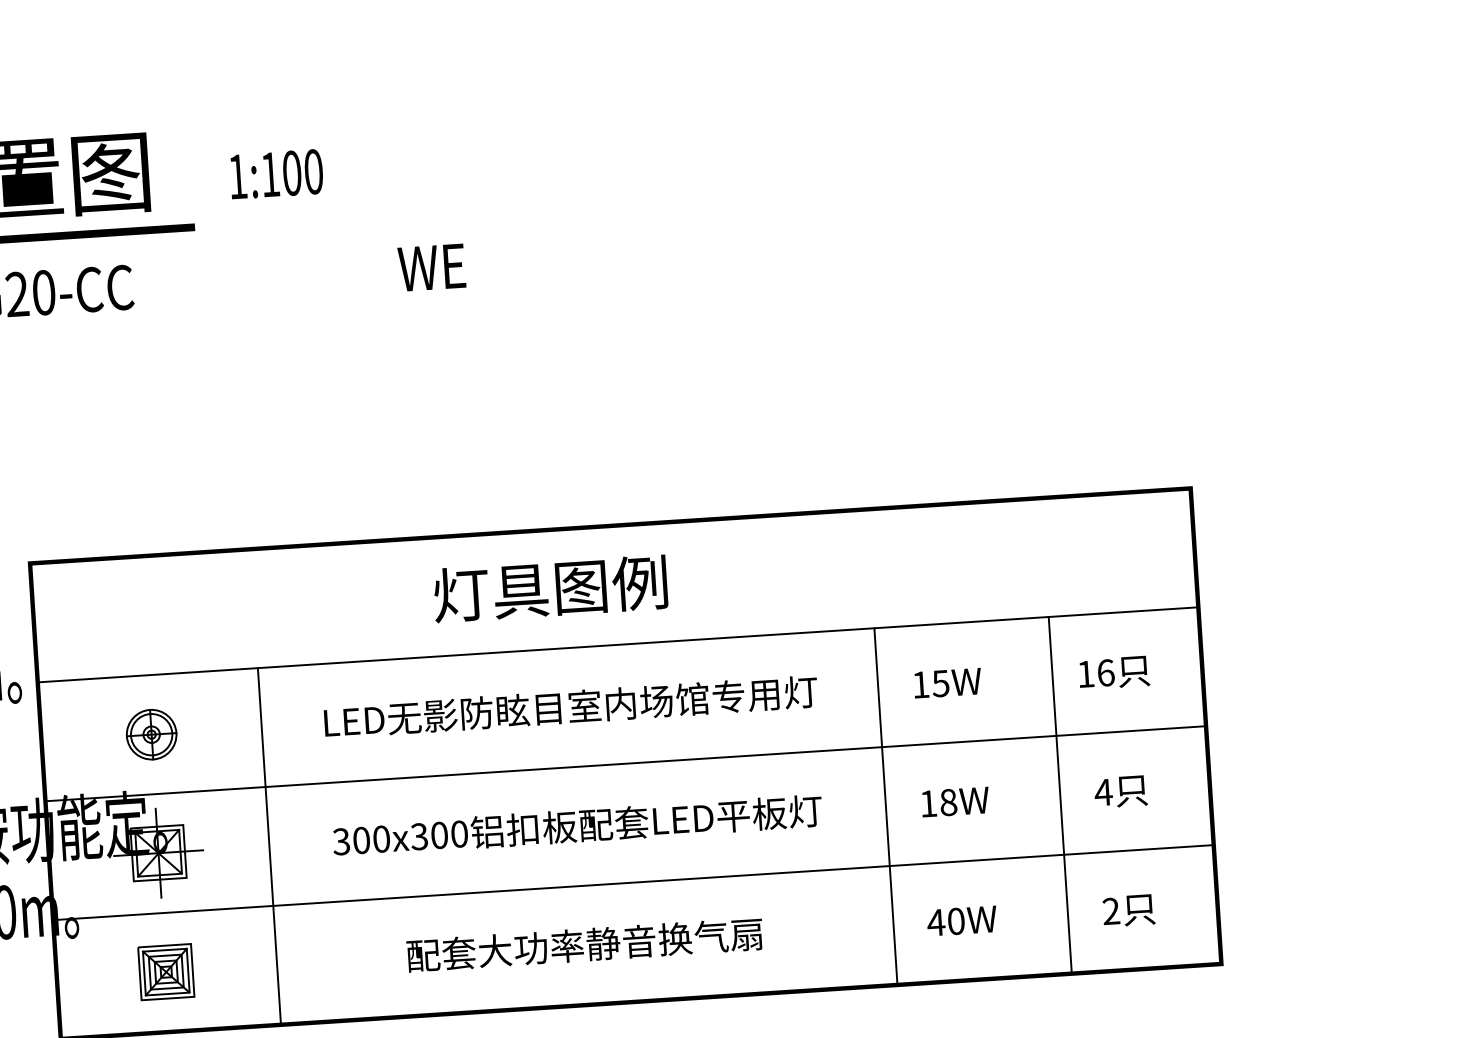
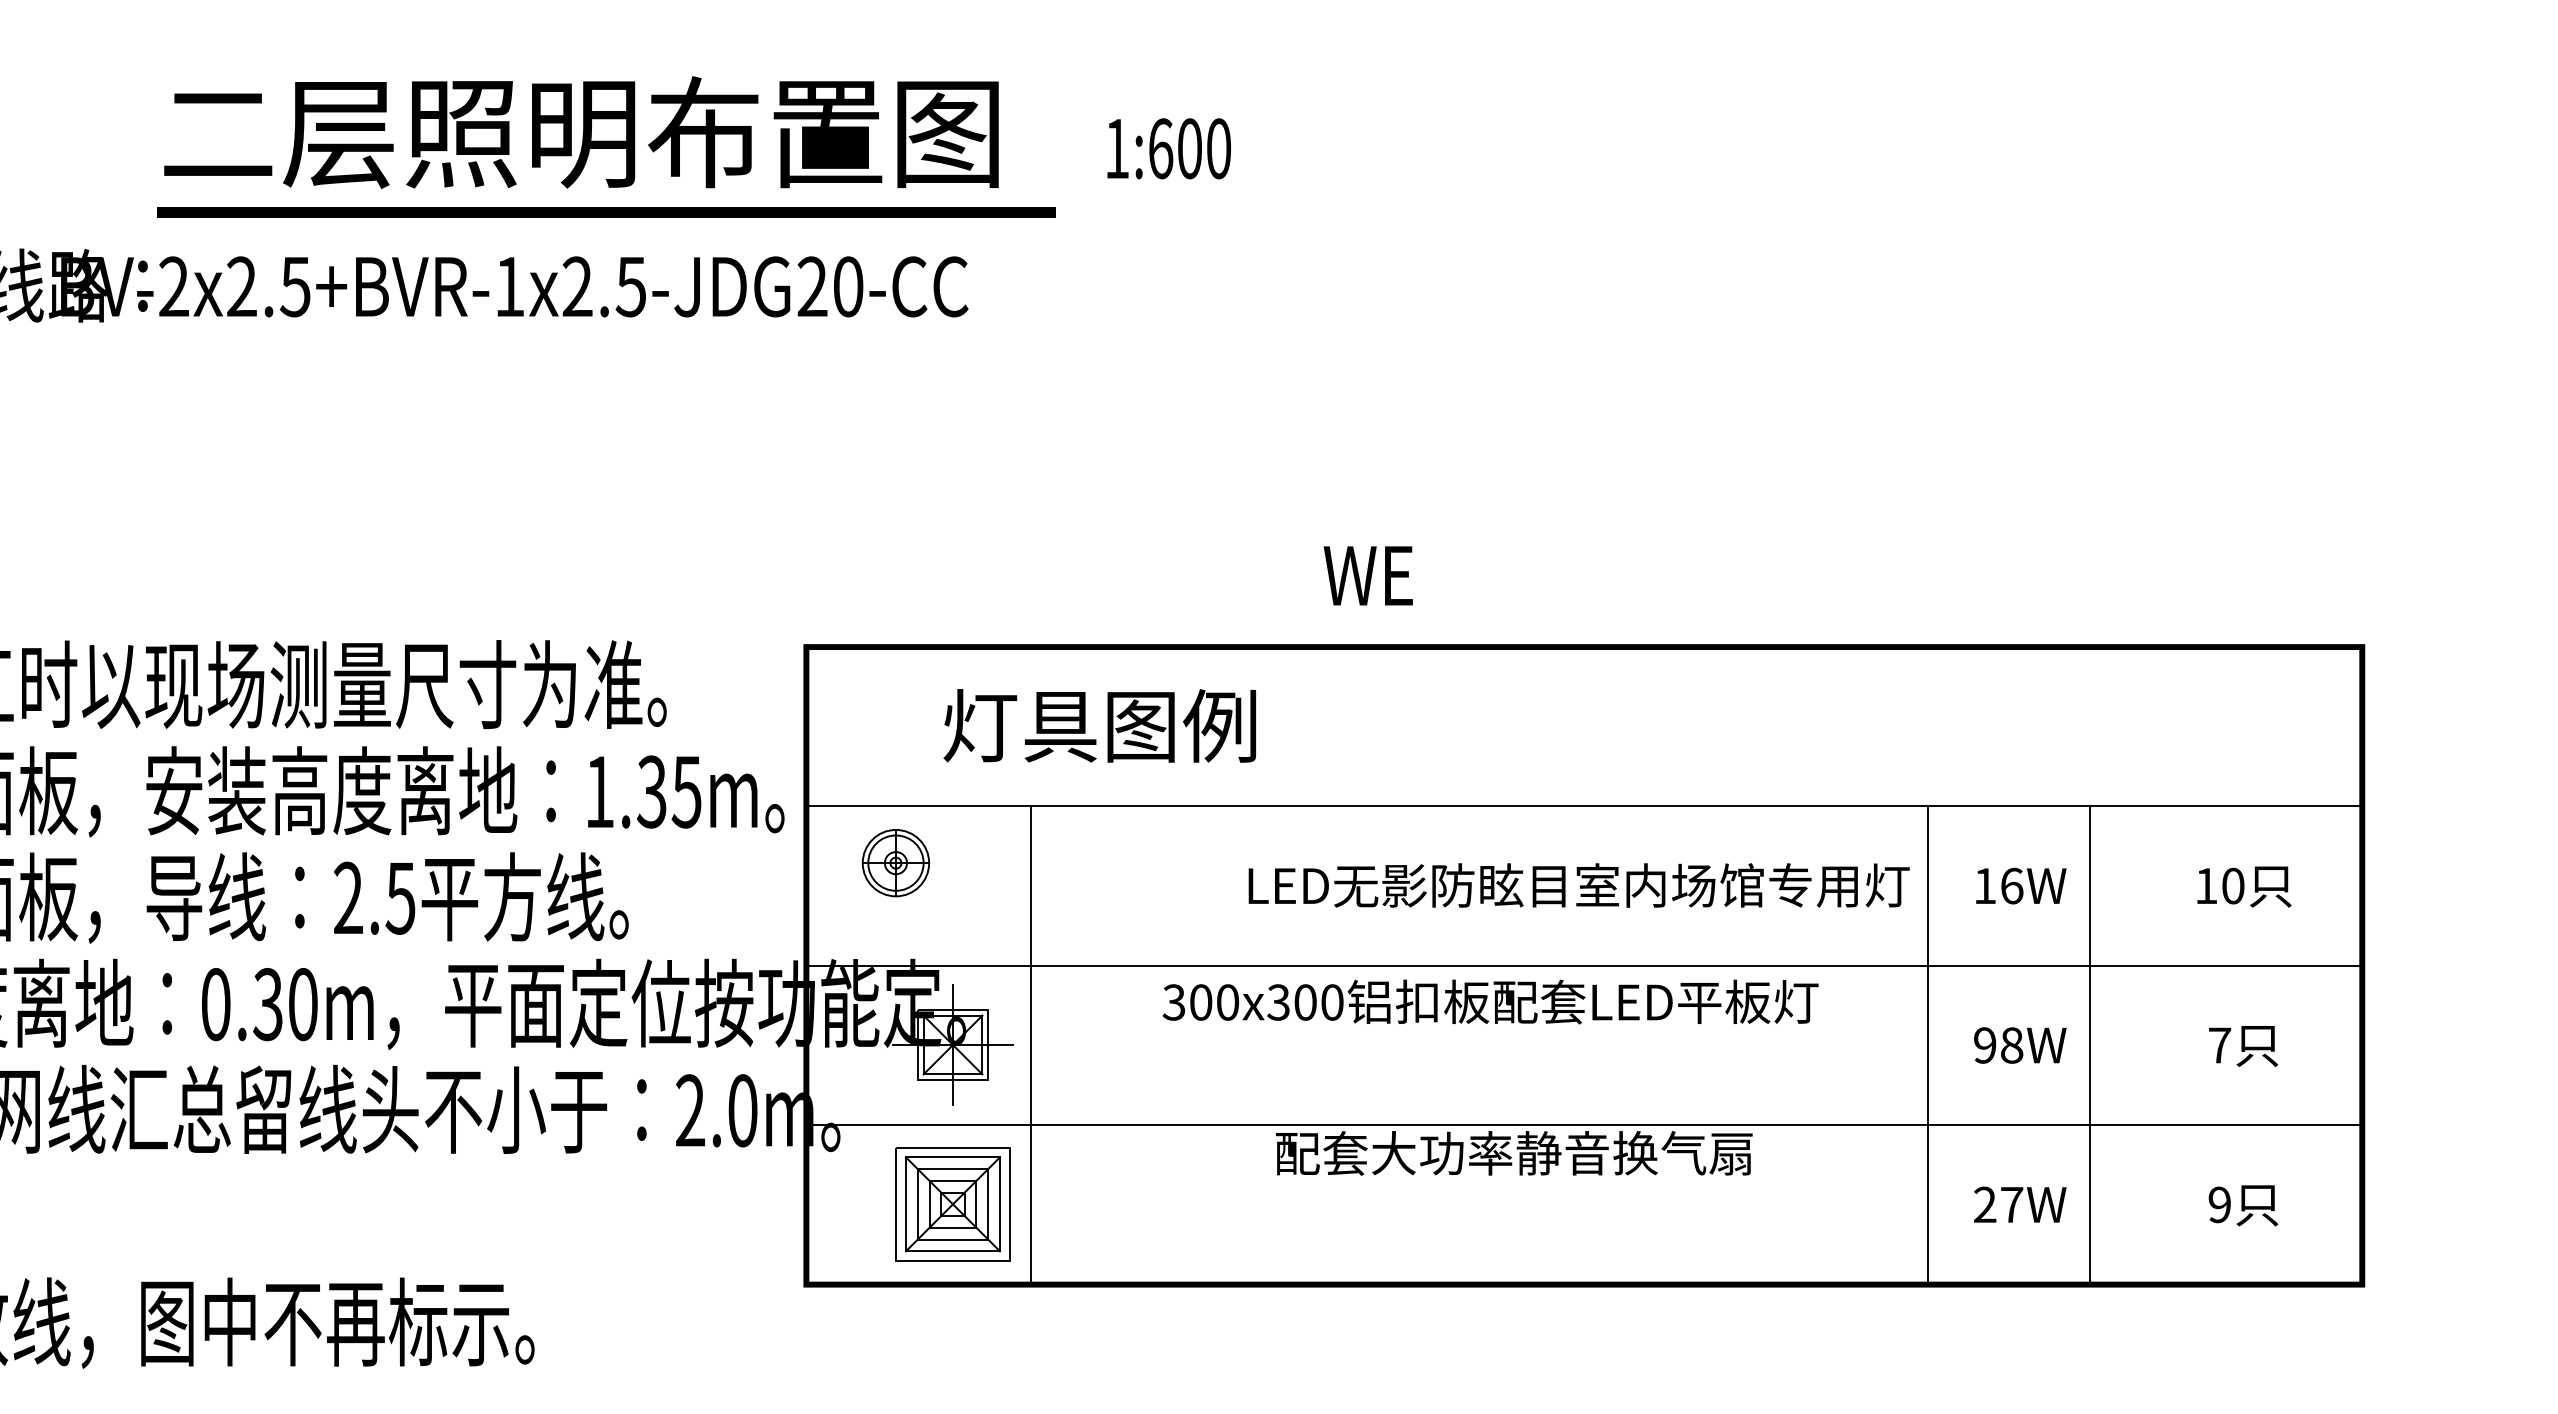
text: (270, 174) -> (1161, 148), 1:100 -> 1:600
text: (431, 267) -> (1367, 575), moved
text: (550, 588) -> (1099, 725), moved
text: (1106, 672) -> (2233, 885), 16 -> 10
text: (940, 683) -> (2011, 885), 15W -> 16W
text: (570, 707) -> (1578, 885), moved
part: (151, 734) -> (895, 863), moved
text: (1103, 792) -> (2219, 1045), 4 -> 7
line: (1060, 795) -> (2089, 1045), moved
text: (928, 803) -> (1985, 1045), 18W -> 98W
text: (577, 825) -> (1490, 1001), moved
line: (269, 846) -> (1030, 1045), moved
text: (1111, 911) -> (2219, 1205), 2 -> 9
text: (946, 921) -> (1998, 1204), 40W -> 27W
text: (585, 945) -> (1514, 1153), moved
part: (165, 972) -> (952, 1204), size x1.6

